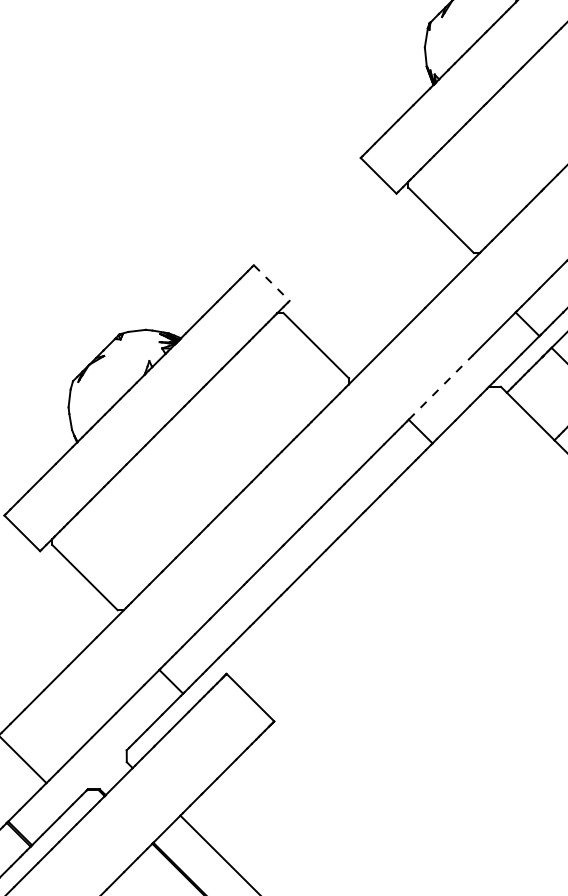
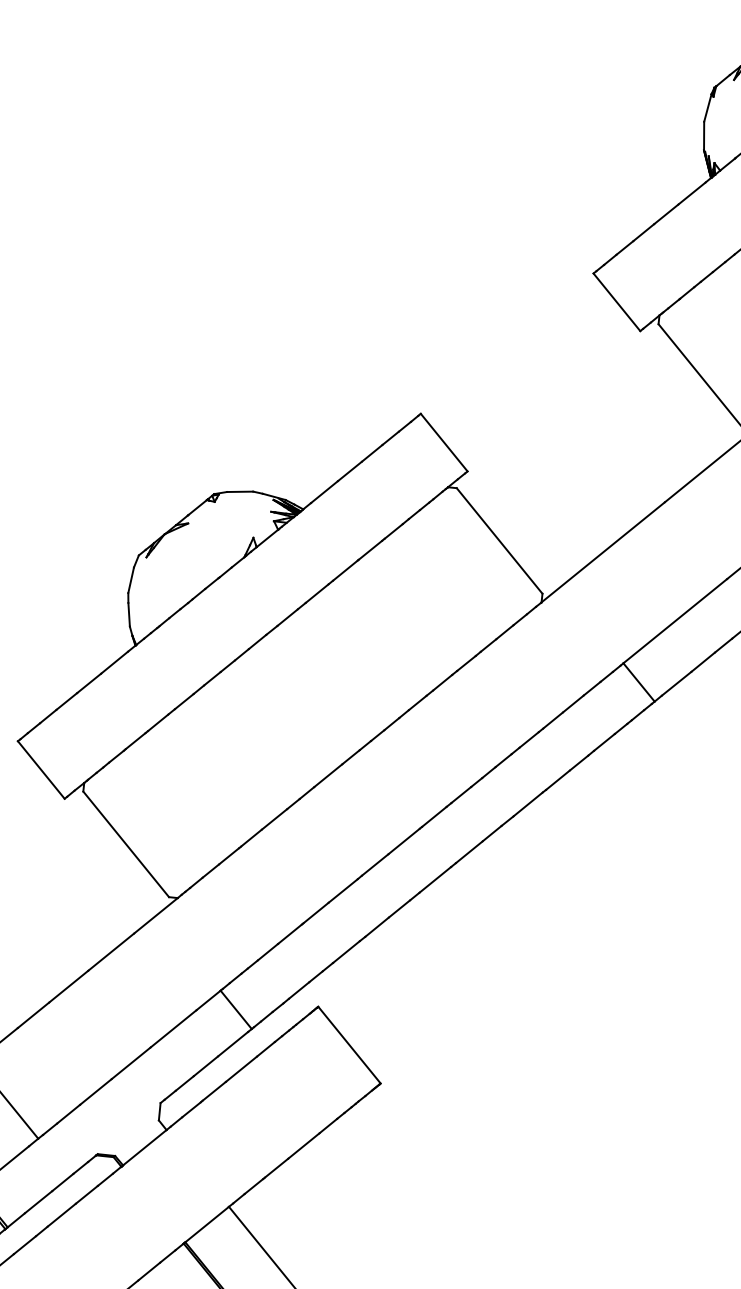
line: (272, 283) -> (445, 443), dashed -> solid
line: (441, 387) -> (676, 621), dashed -> solid

